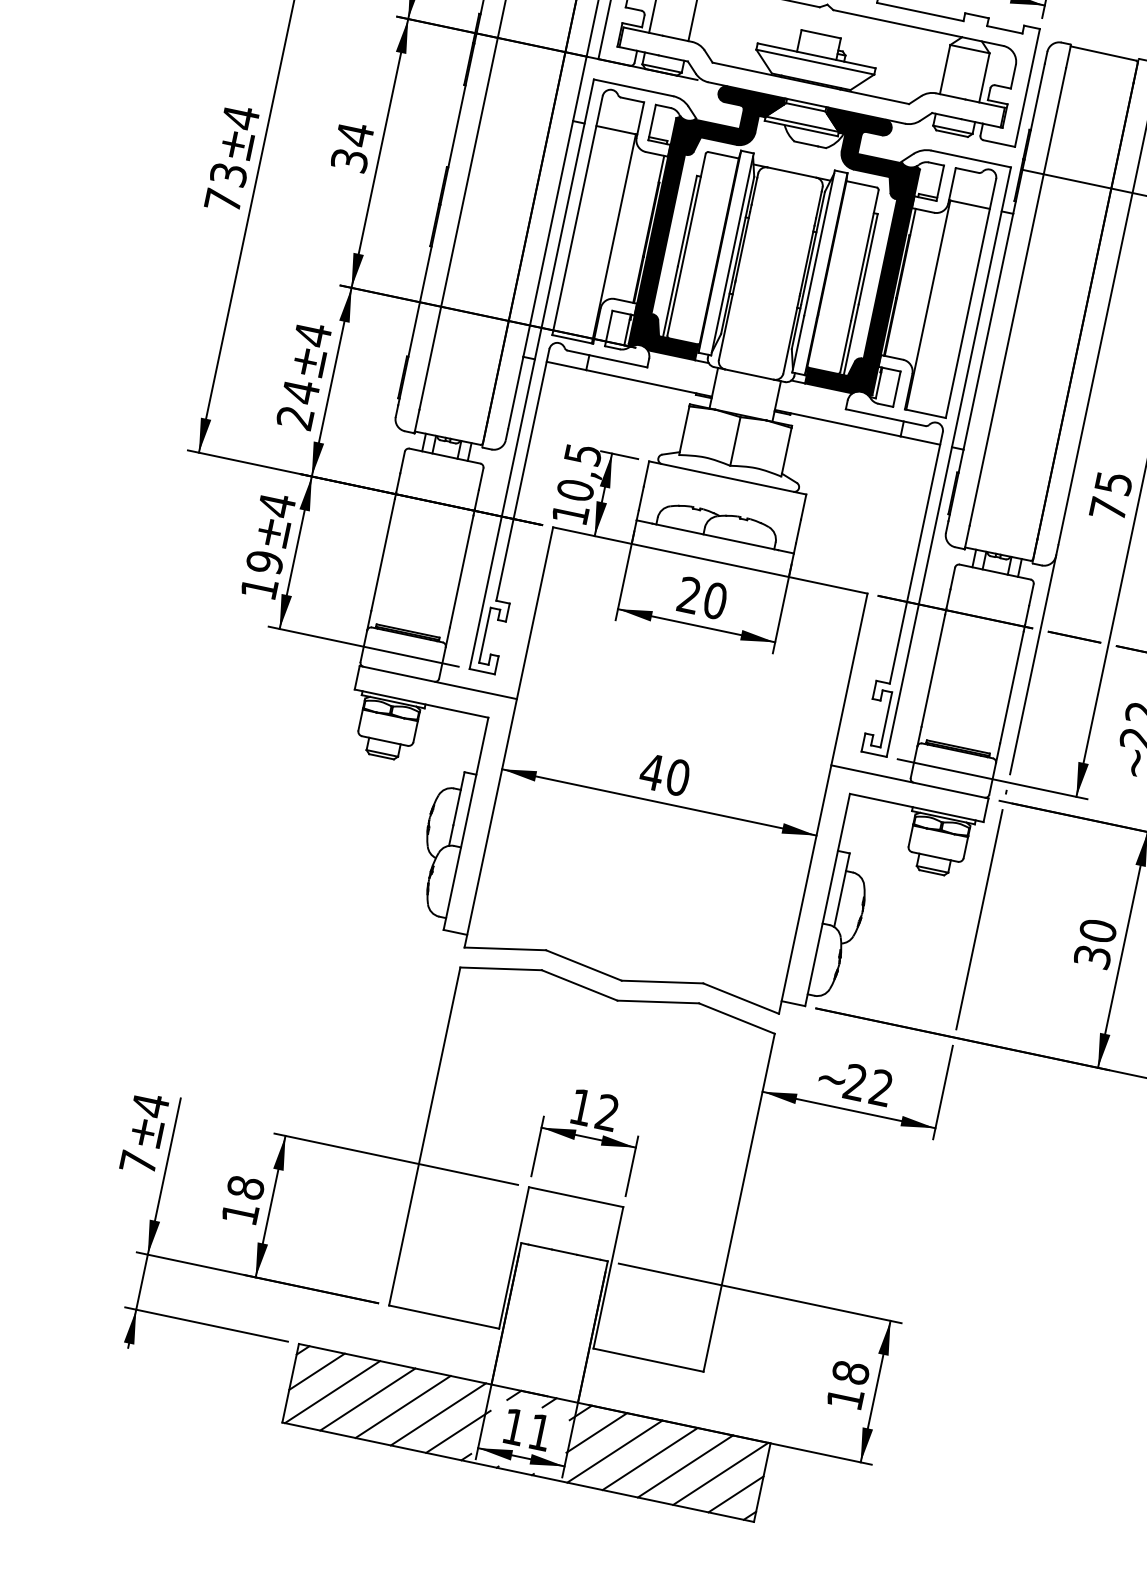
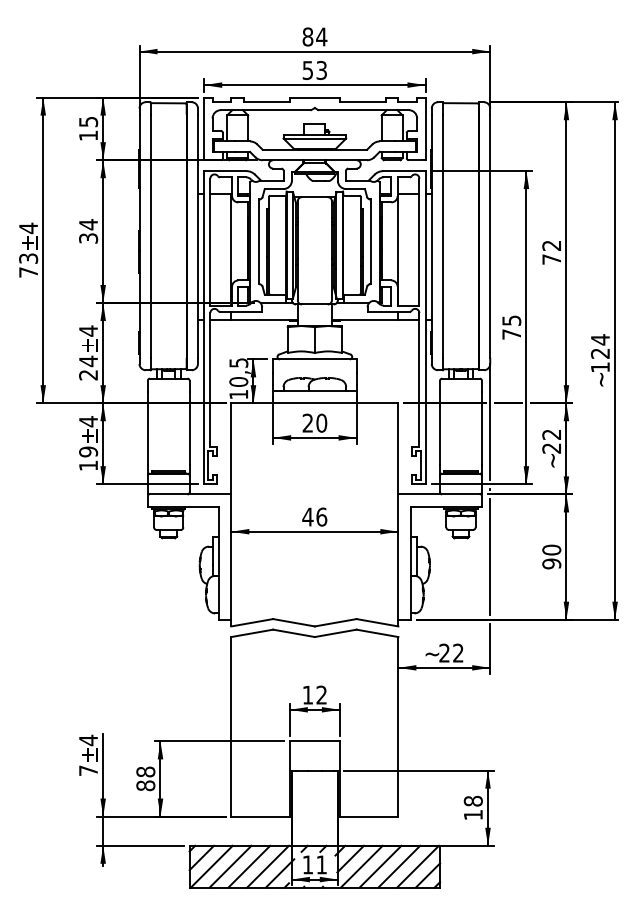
fill: (706, 221) -> (276, 231), removed
fill: (849, 252) -> (352, 231), removed
text: (677, 776) -> (321, 516), 40 -> 46
text: (1092, 956) -> (551, 563), 30 -> 90
text: (239, 1212) -> (145, 785), 18 -> 88

